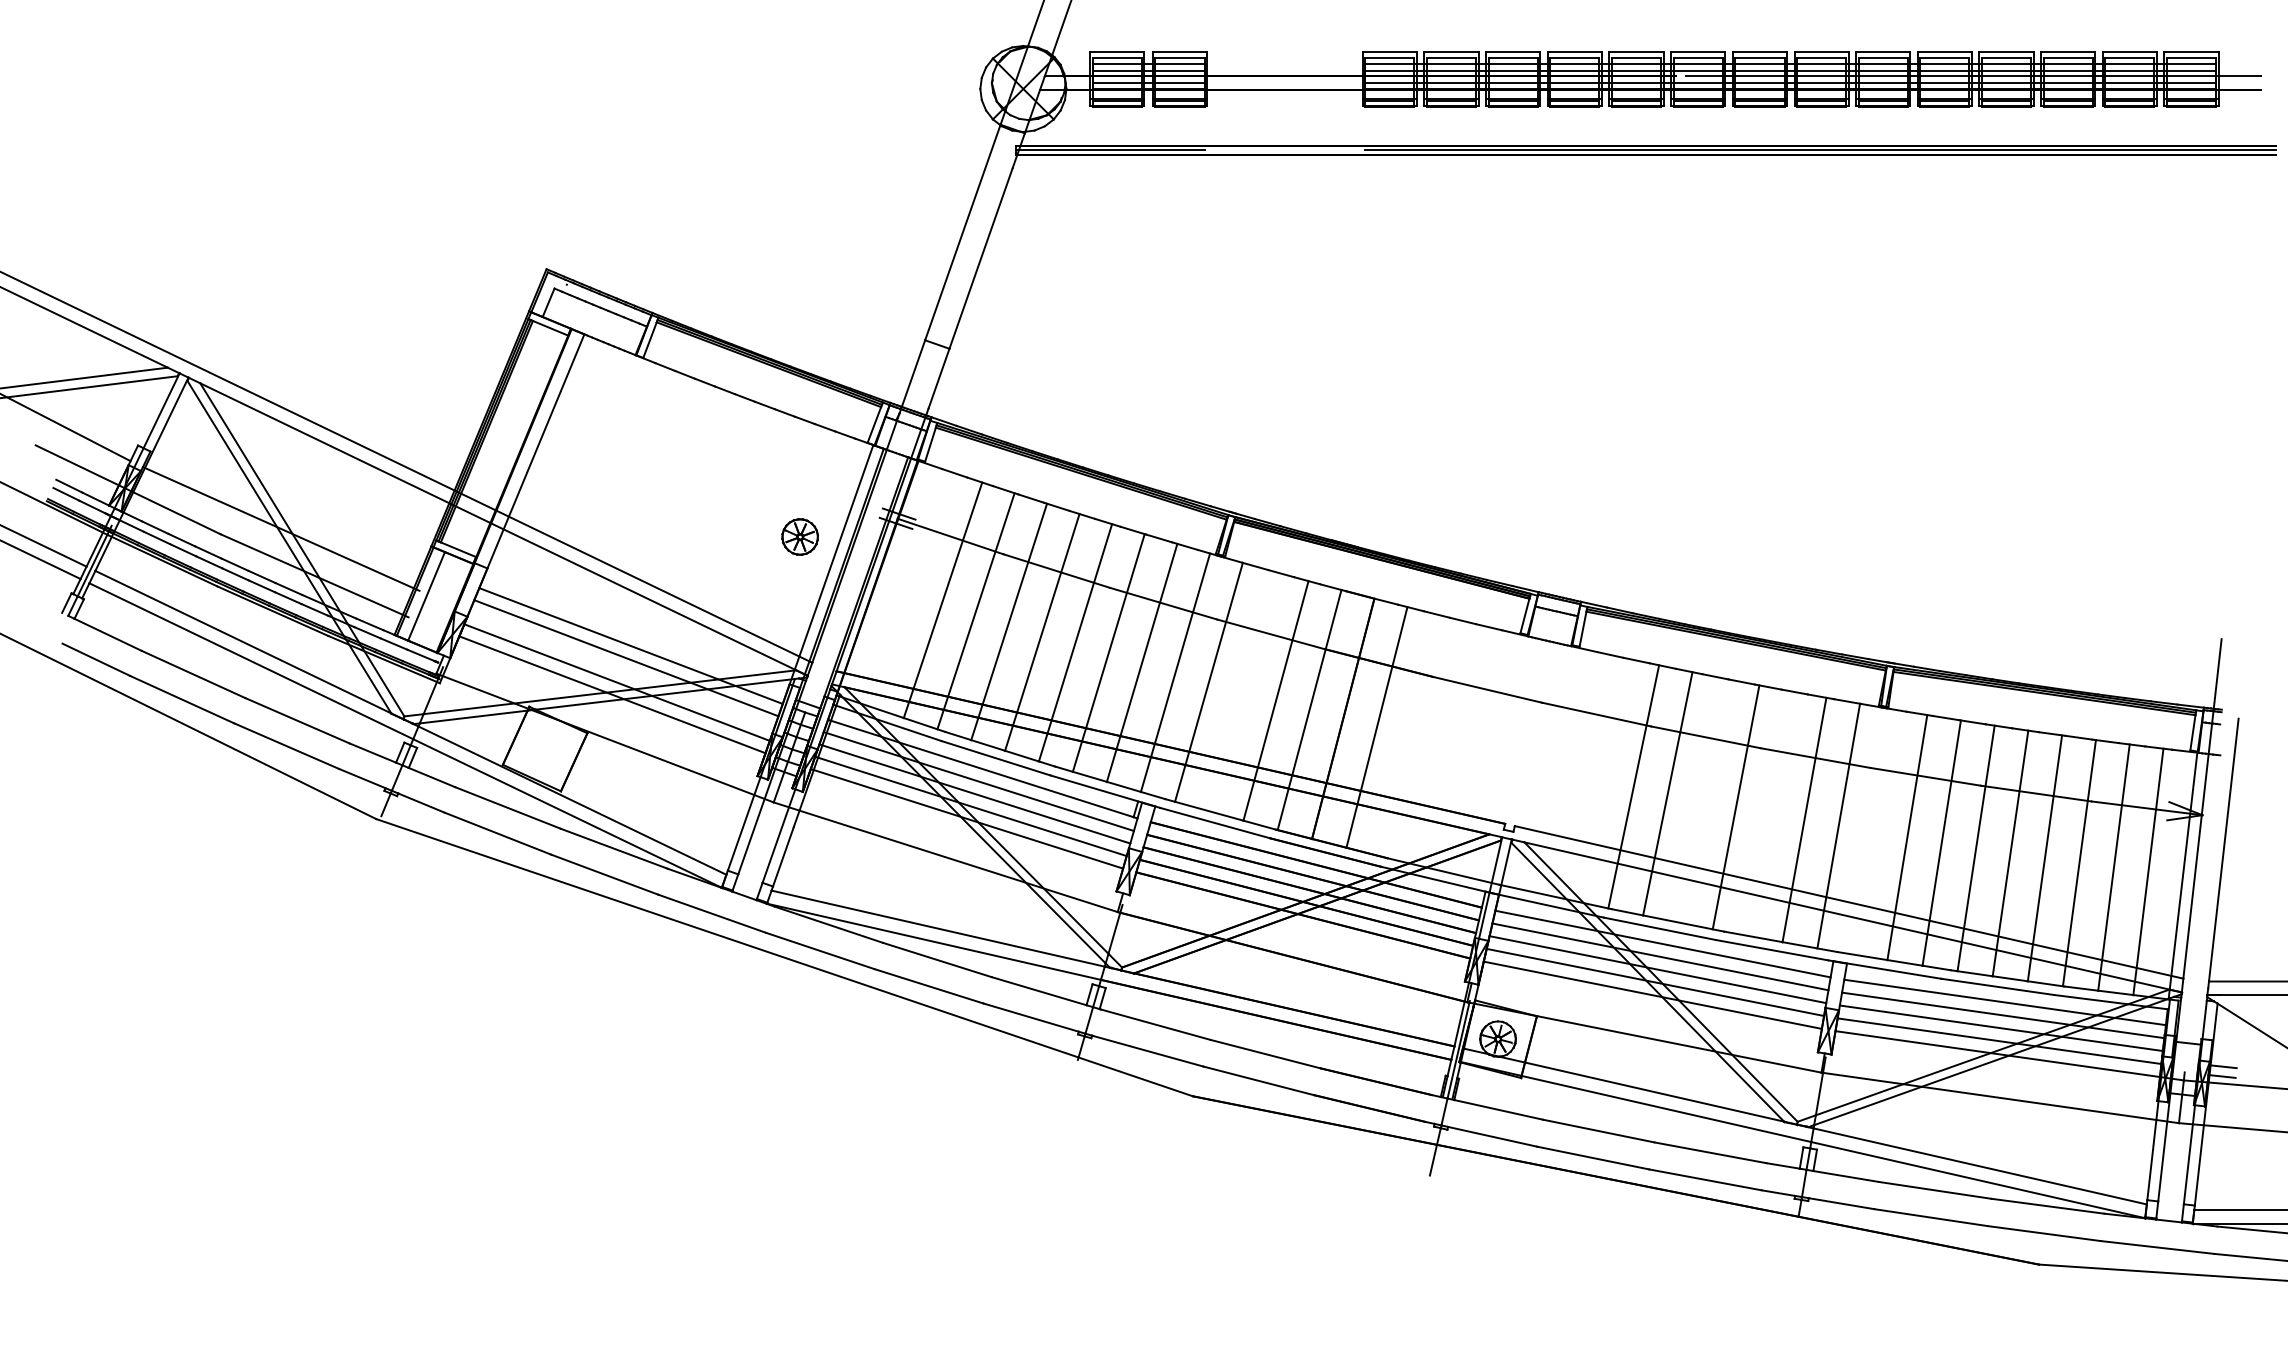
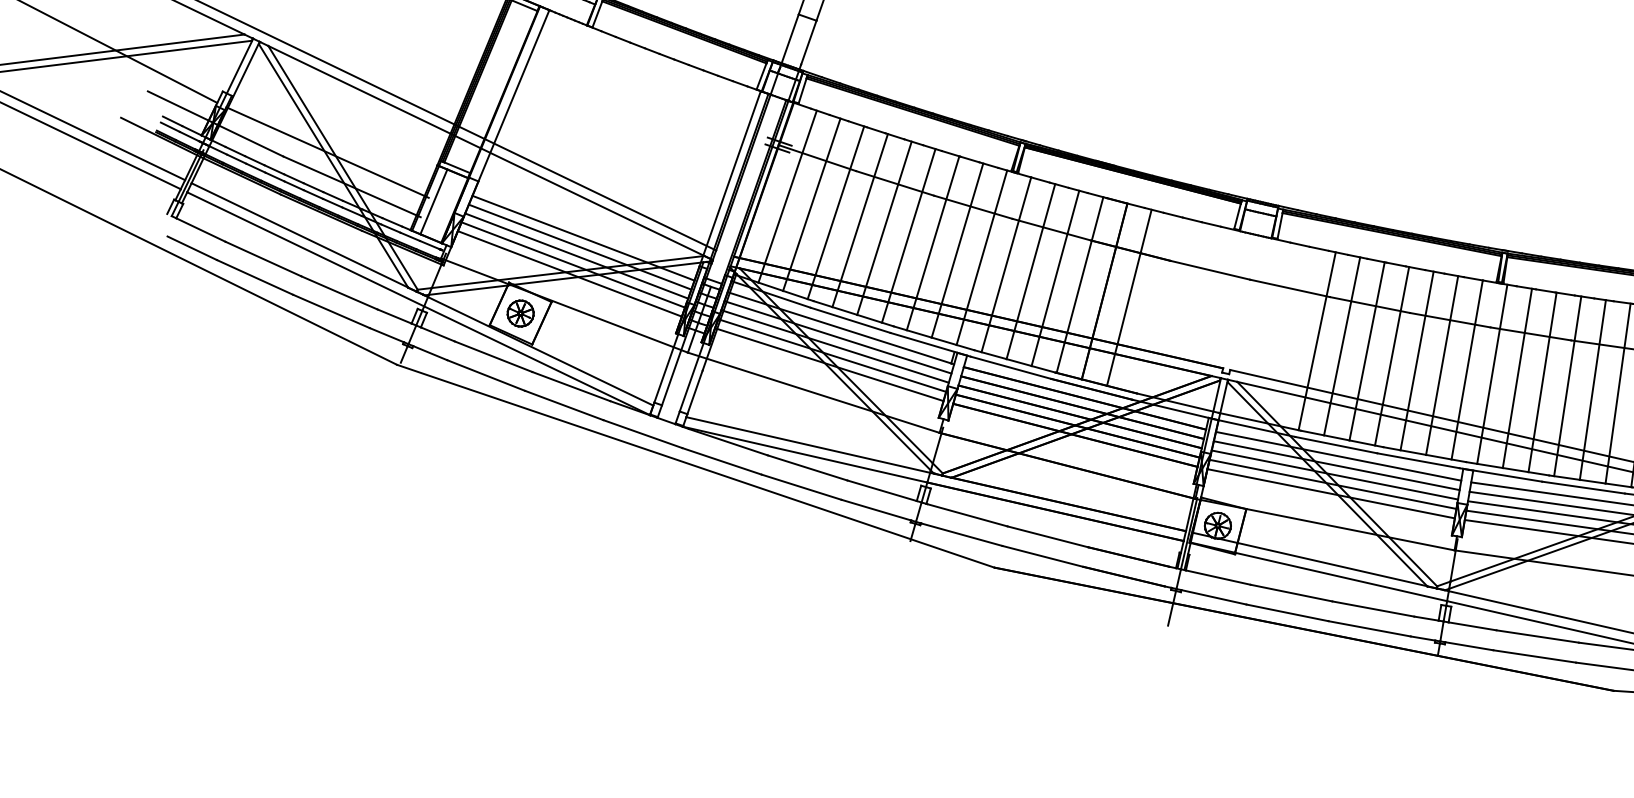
part: (799, 536) -> (520, 313), moved
line: (909, 588) -> (787, 196), added
line: (621, 670) -> (576, 256), added
line: (1242, 691) -> (1030, 271), added
line: (1701, 800) -> (1366, 351), added
line: (1769, 813) -> (1416, 360), added
line: (1872, 831) -> (1491, 373), added

